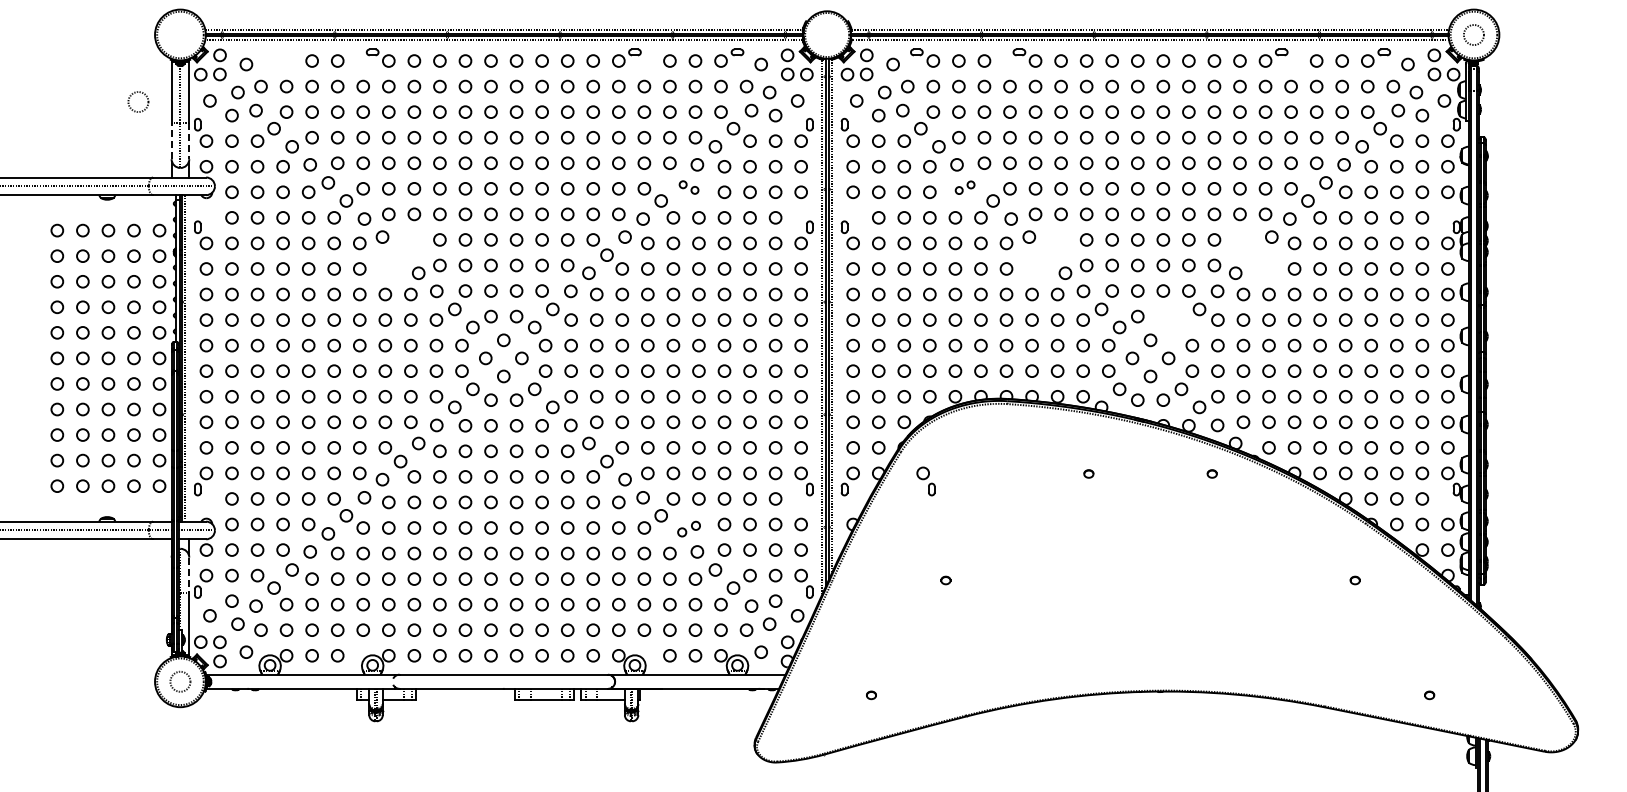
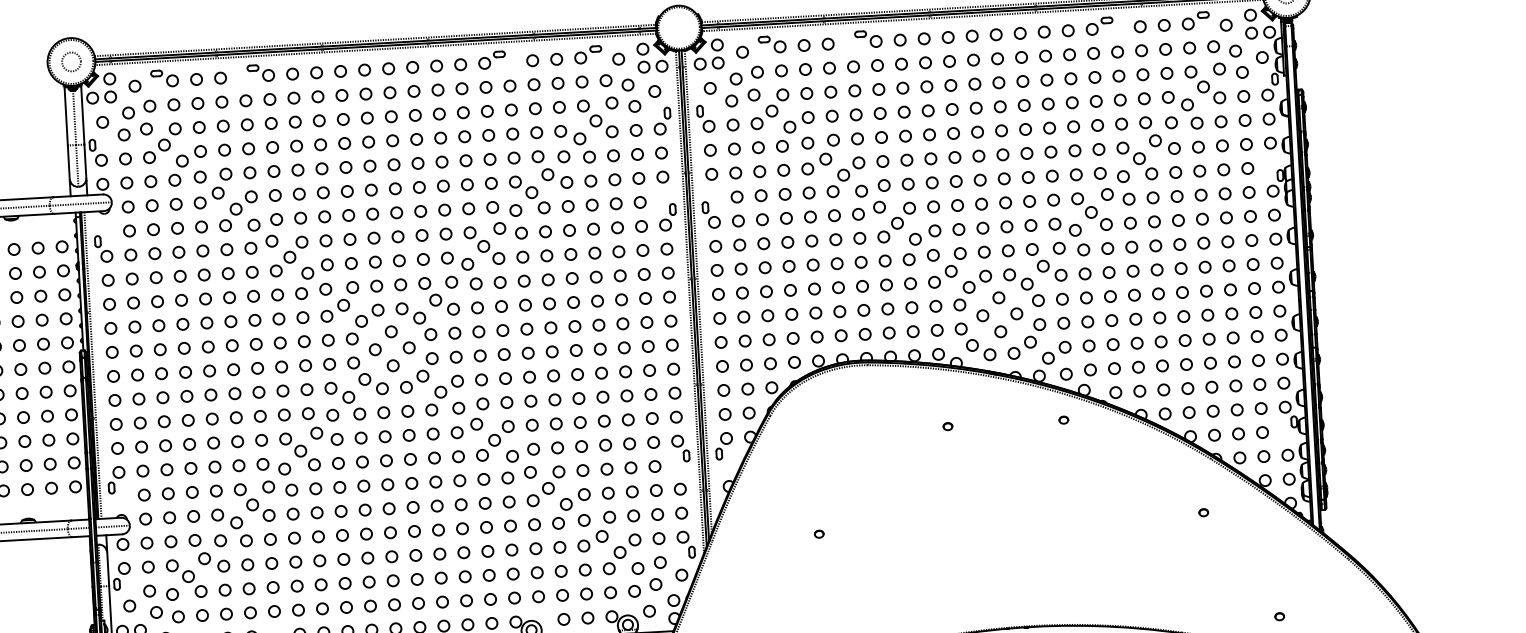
part: (278, 57) -> (164, 77), added
circle: (138, 101) -> (71, 61), moved
line: (171, 141) -> (68, 162), dashed -> solid
line: (189, 141) -> (85, 161), dashed -> solid
part: (688, 187) -> (556, 178), size x1.67
part: (964, 187) -> (816, 164), size x1.67
part: (399, 254) -> (288, 256), added
part: (1046, 254) -> (896, 222), added
part: (1254, 254) -> (1092, 211), added
part: (1172, 321) -> (1018, 278), added
part: (925, 481) -> (794, 442), removed
part: (688, 528) -> (574, 498), size x1.43
line: (189, 575) -> (108, 569), dashed -> solid

